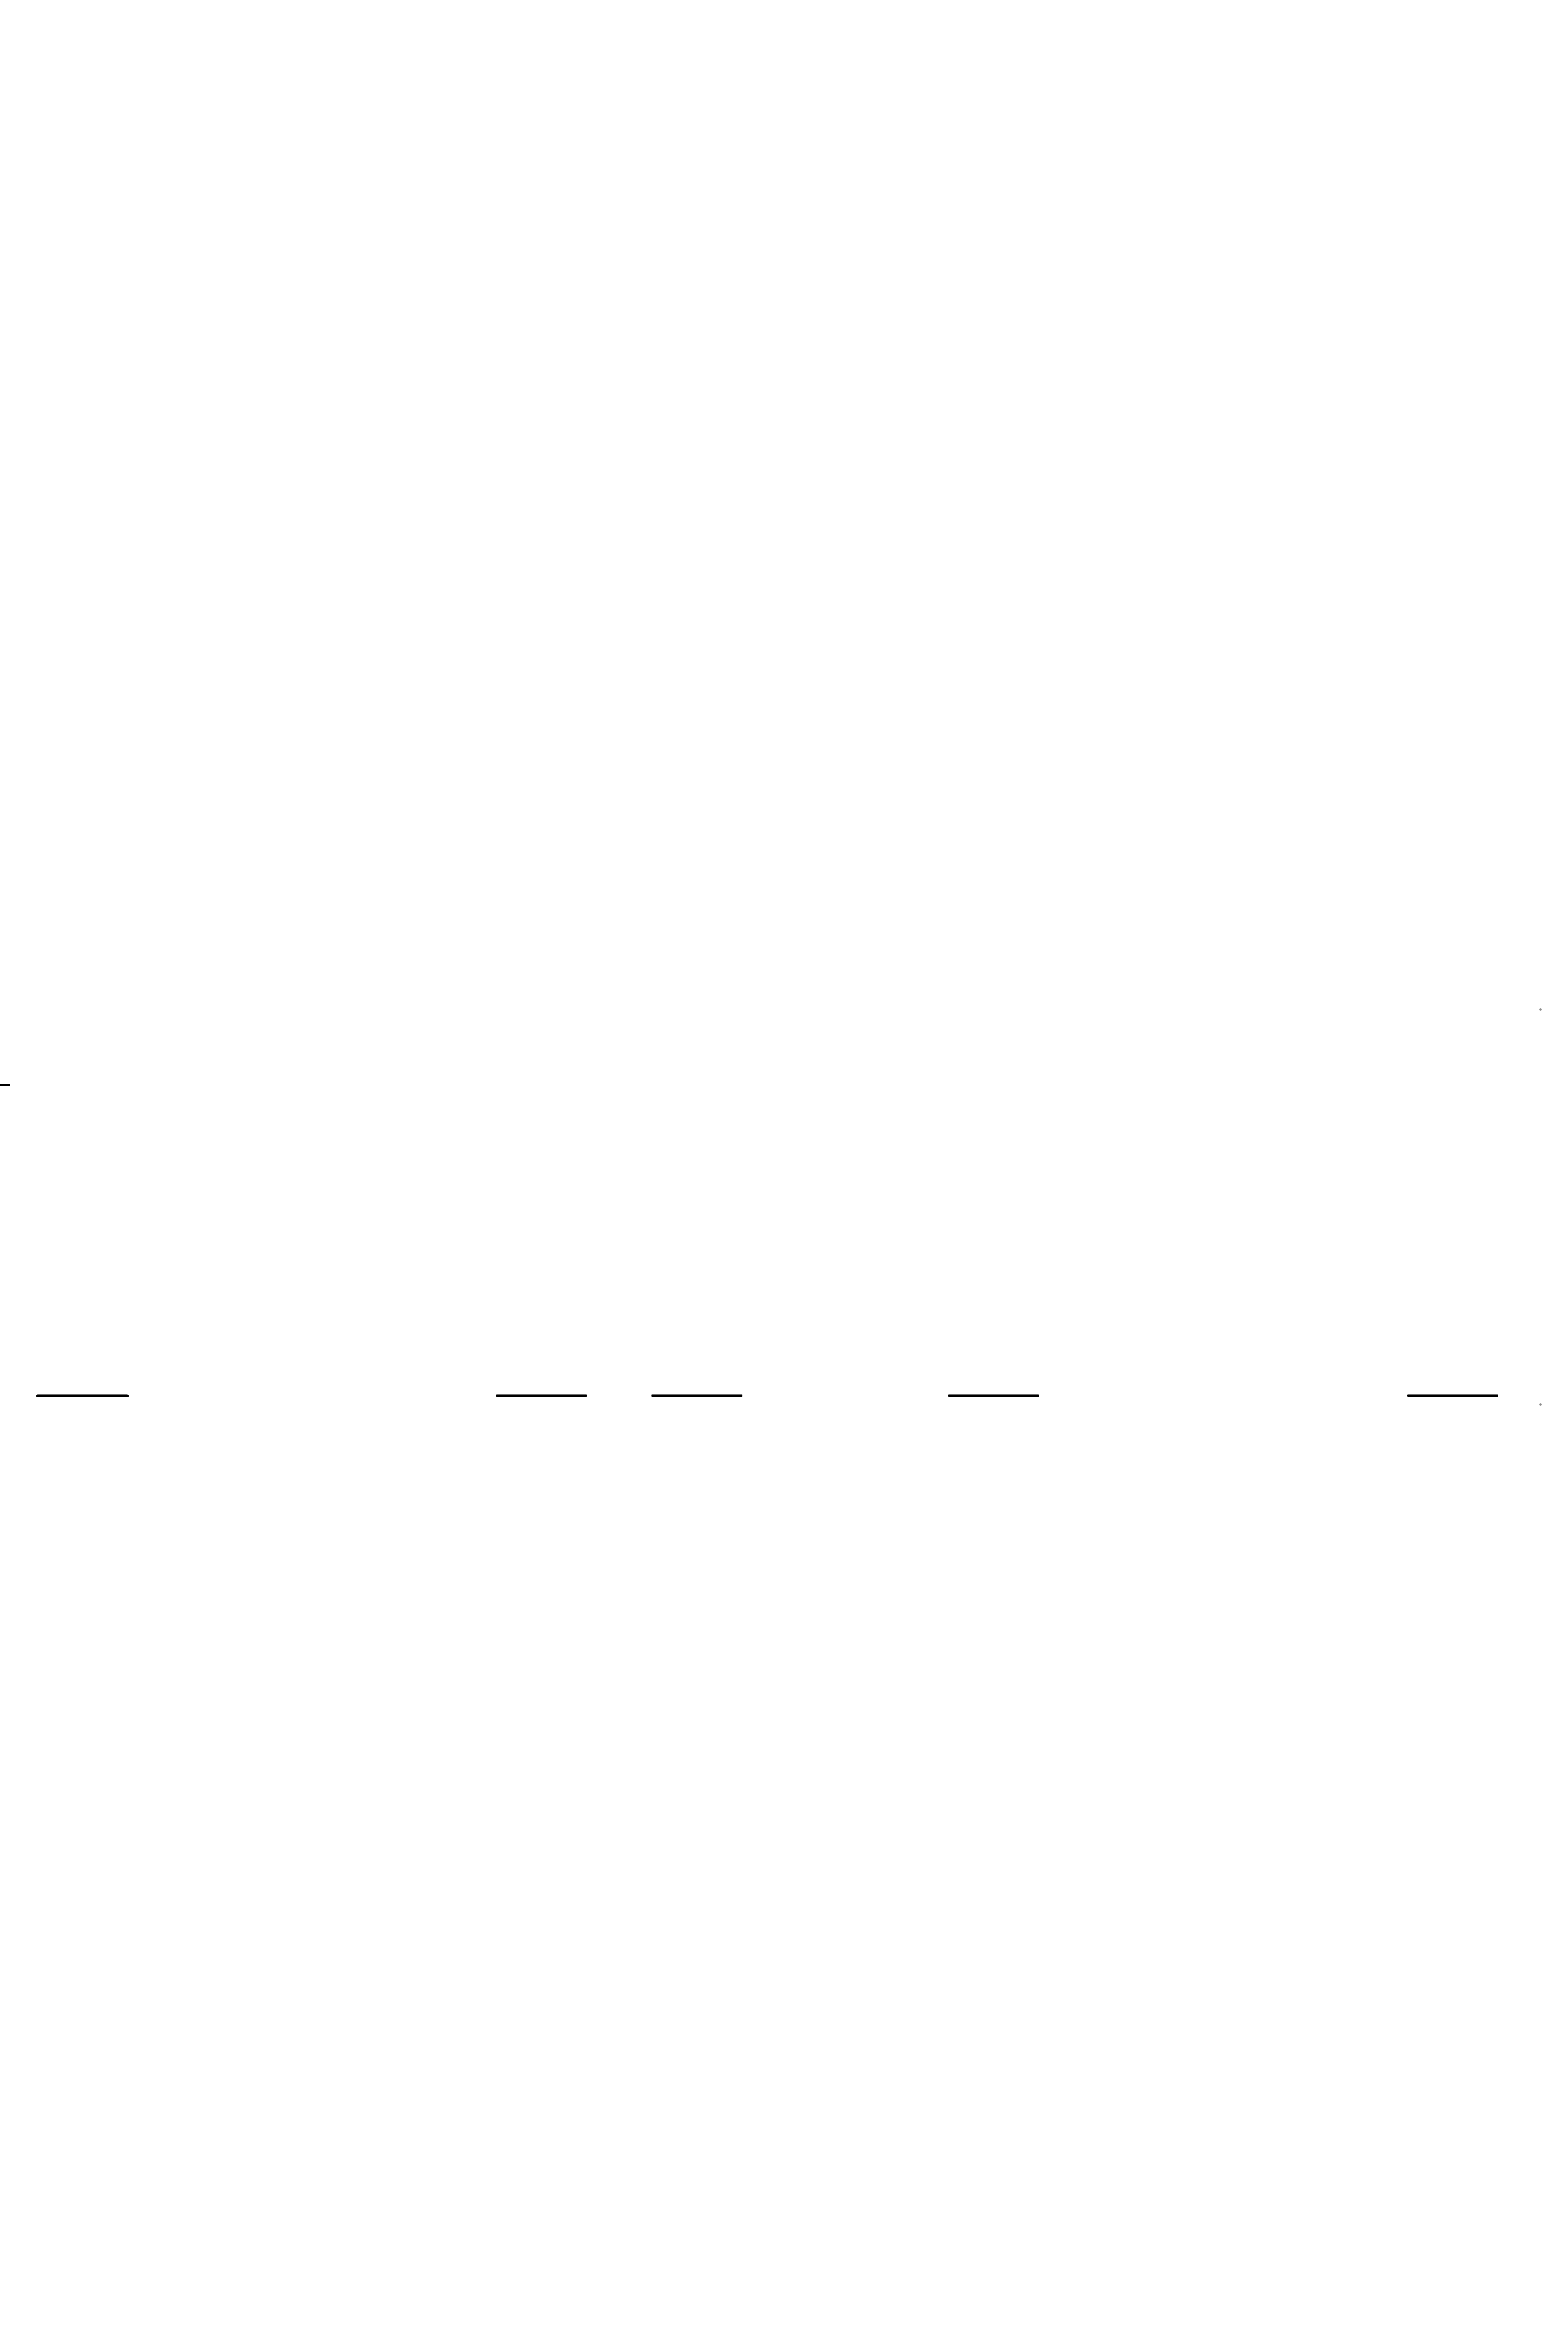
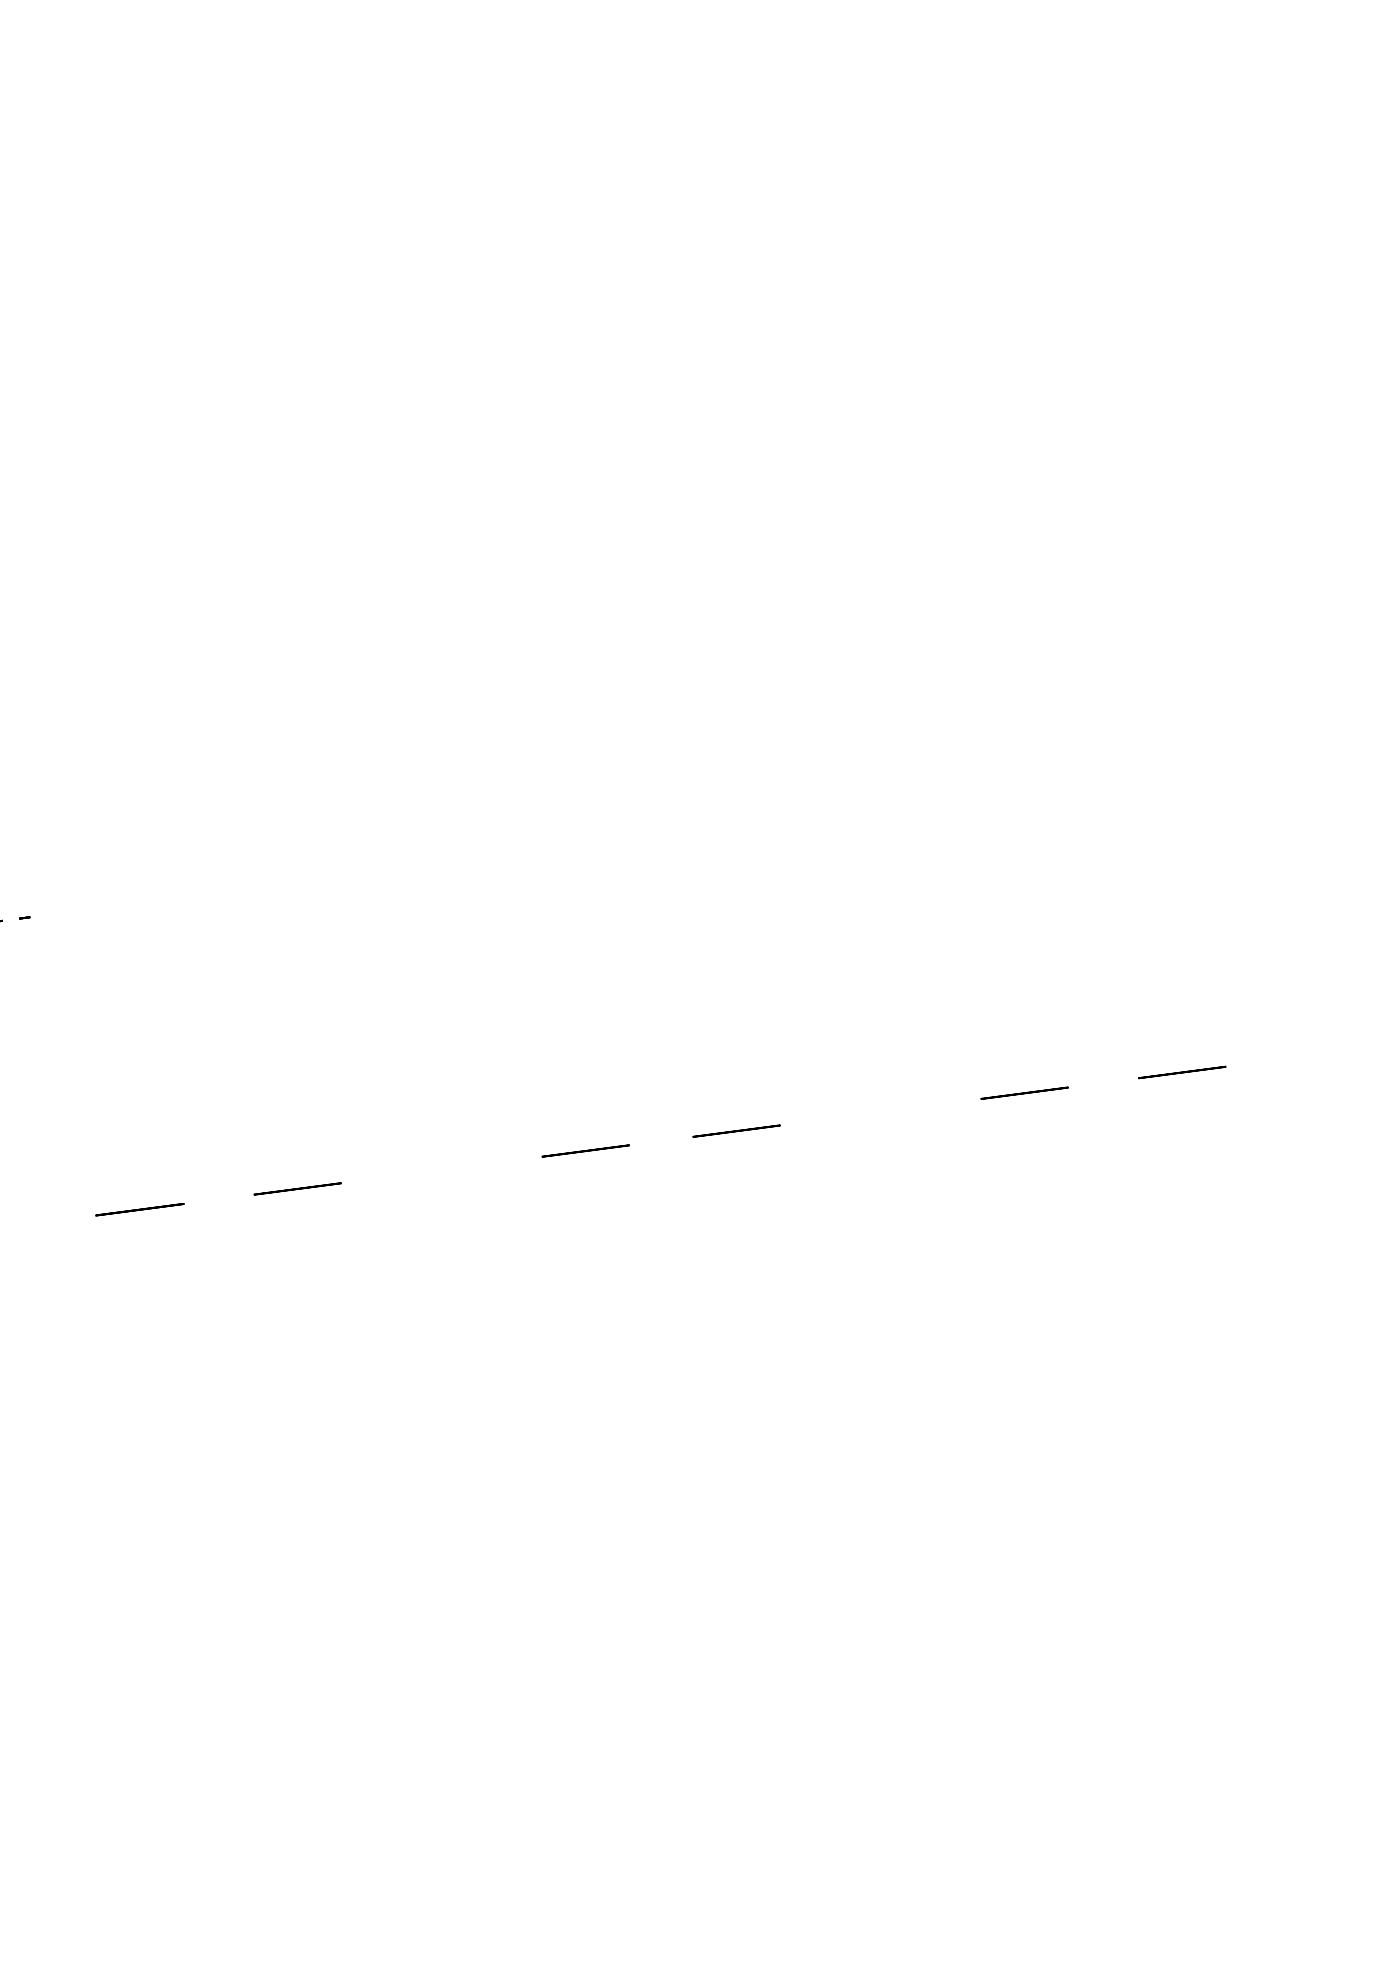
line: (244, 1395) -> (297, 1188), added
line: (1155, 1395) -> (1181, 1072), added

